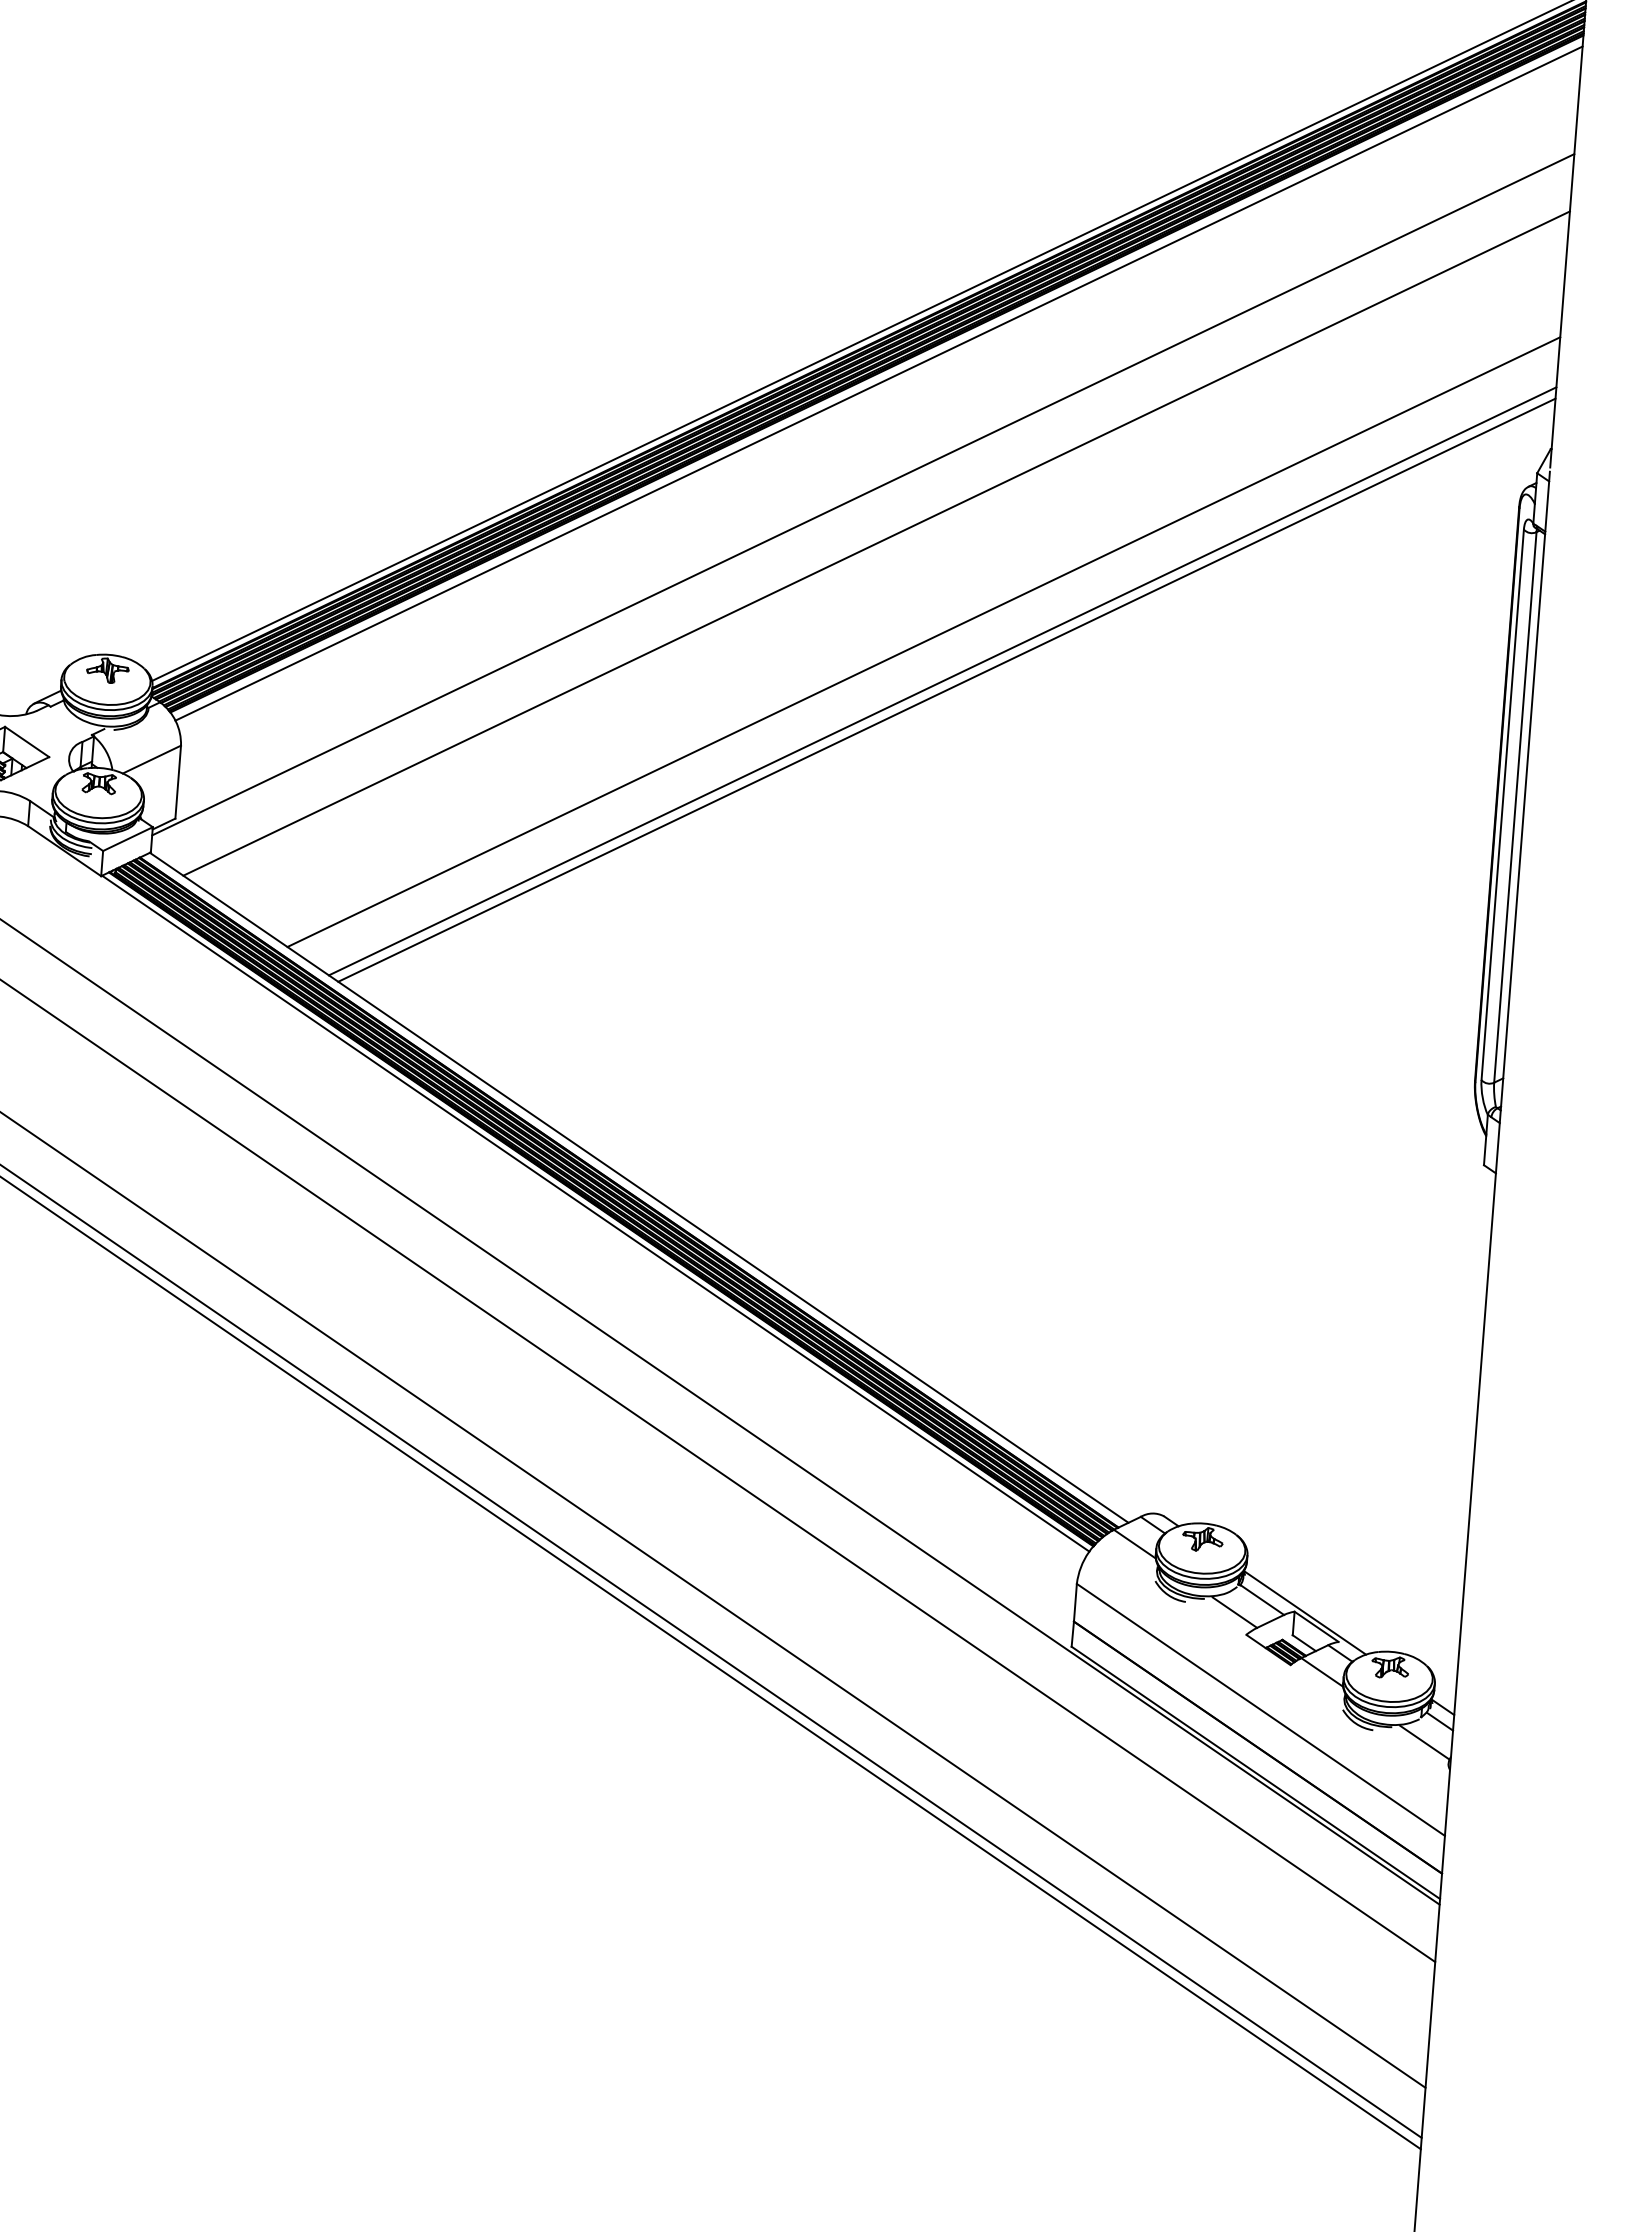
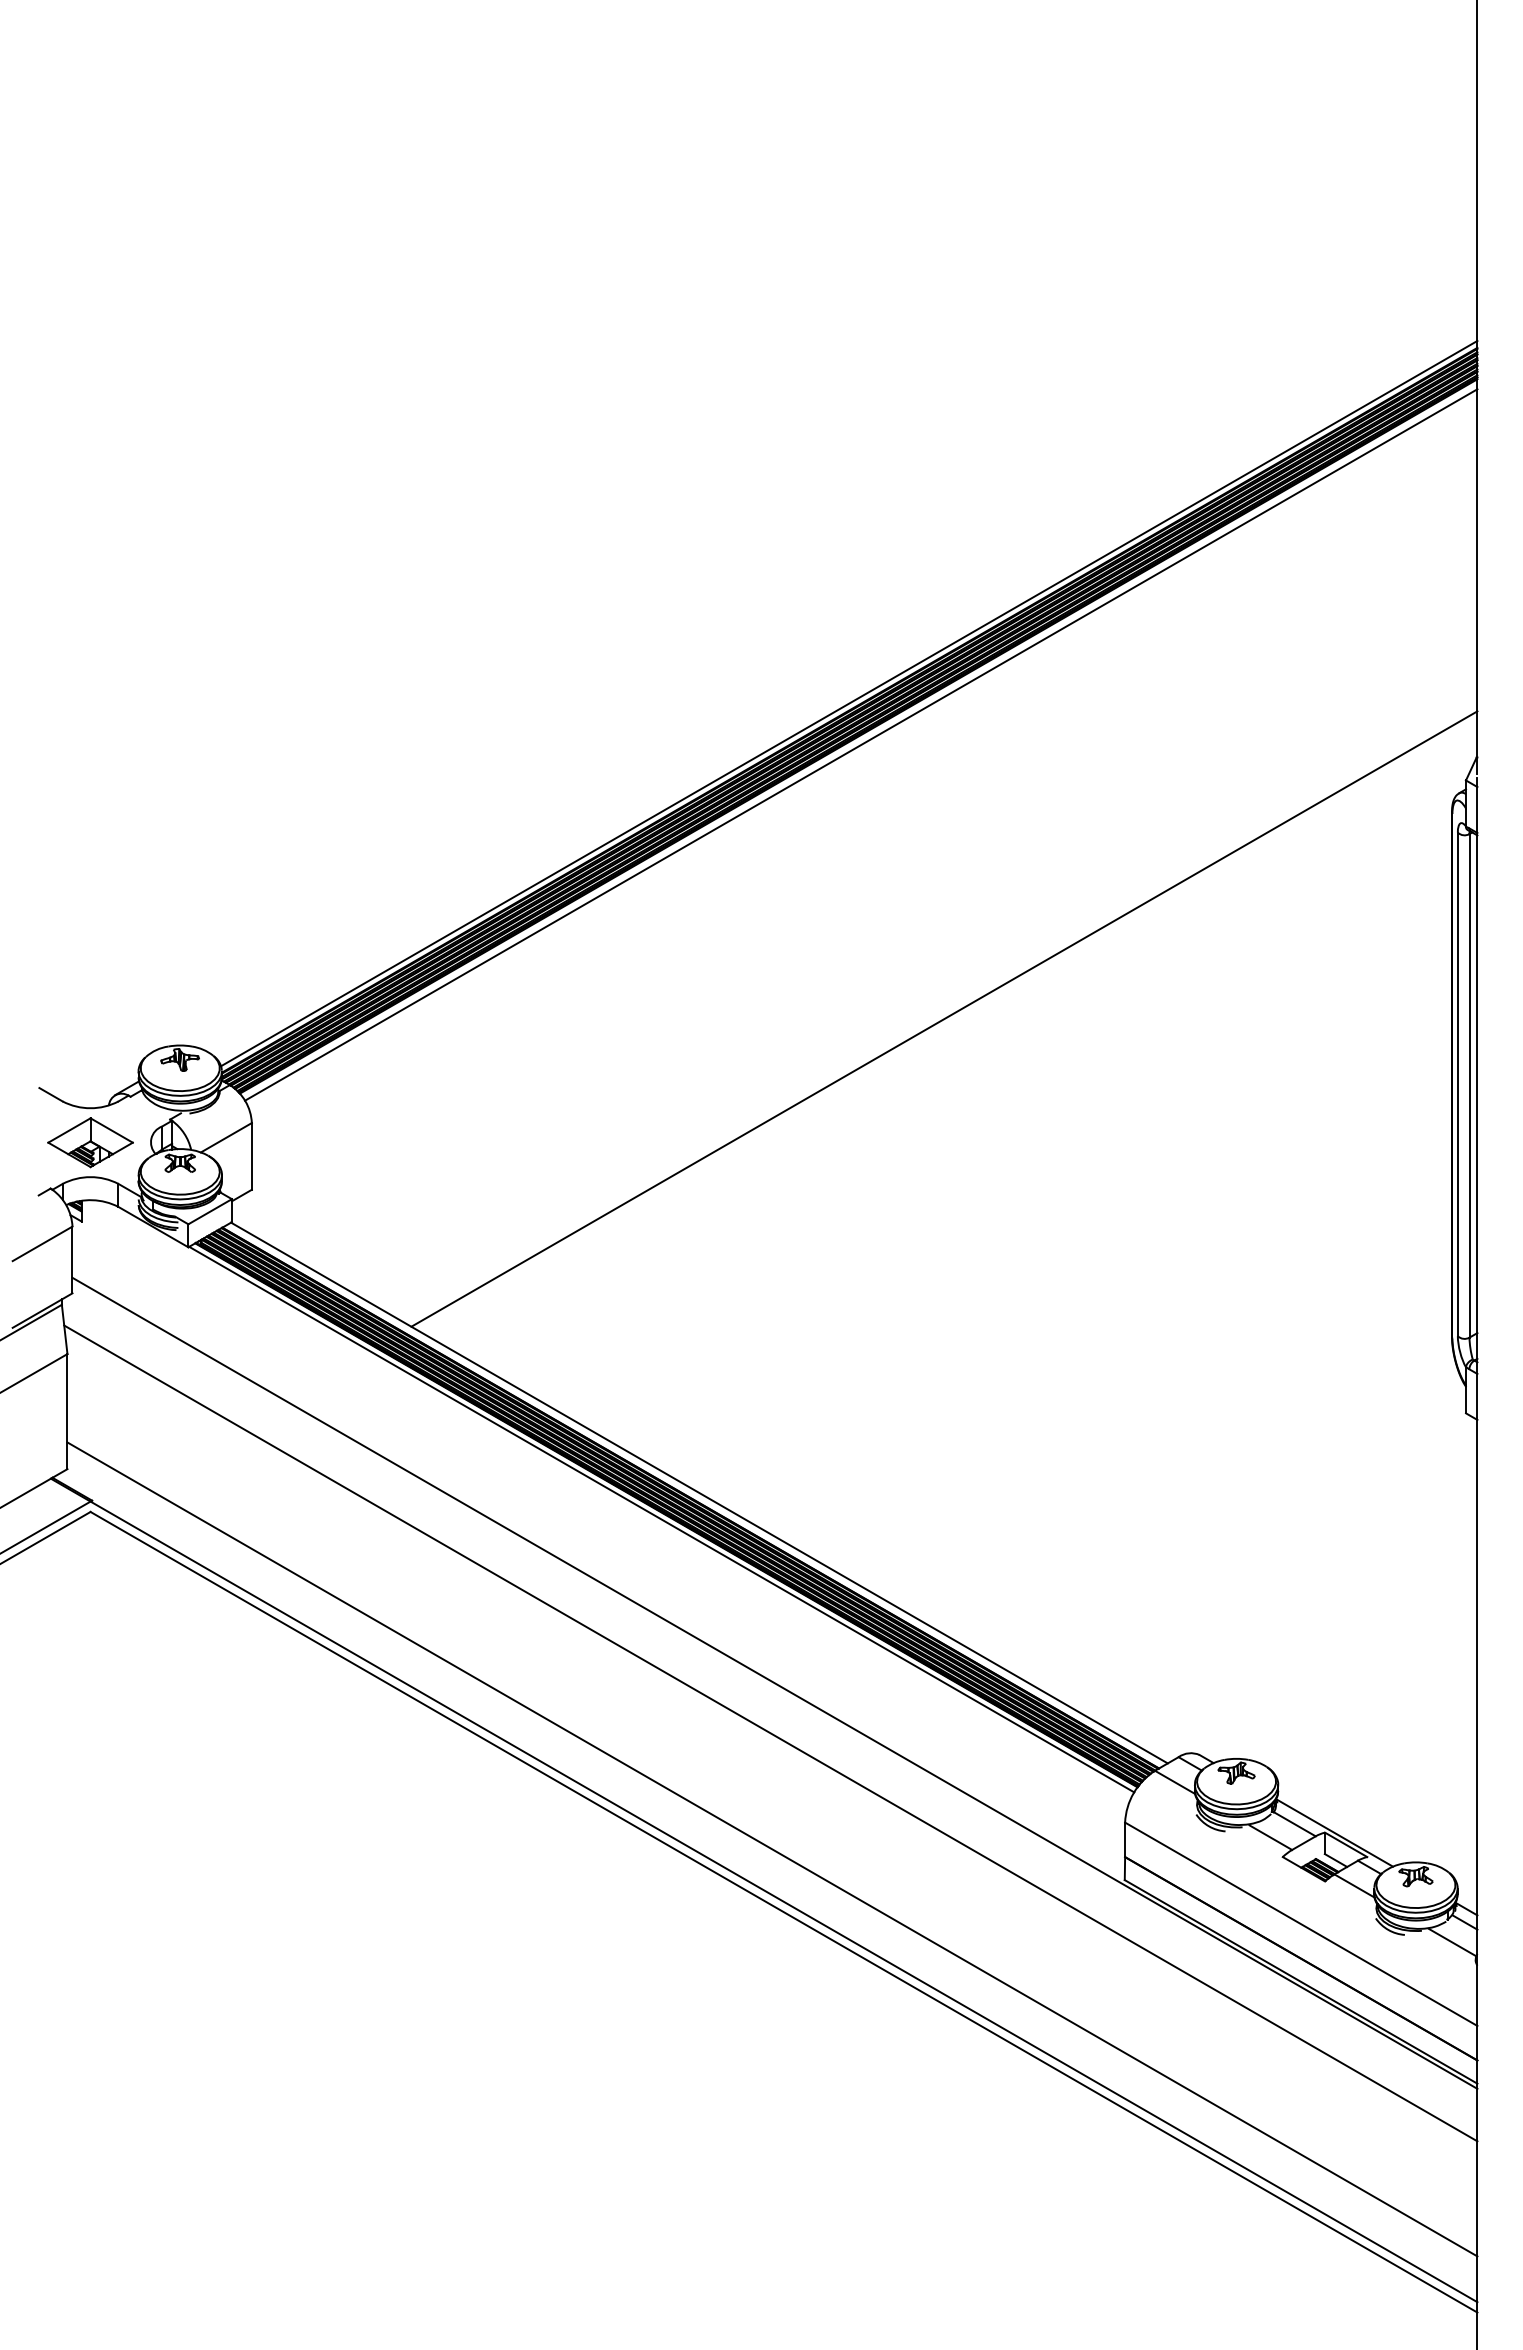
line: (863, 494) -> (854, 846), removed
line: (876, 543) -> (870, 890), removed
line: (923, 641) -> (919, 976), removed
line: (942, 680) -> (939, 1010), removed

